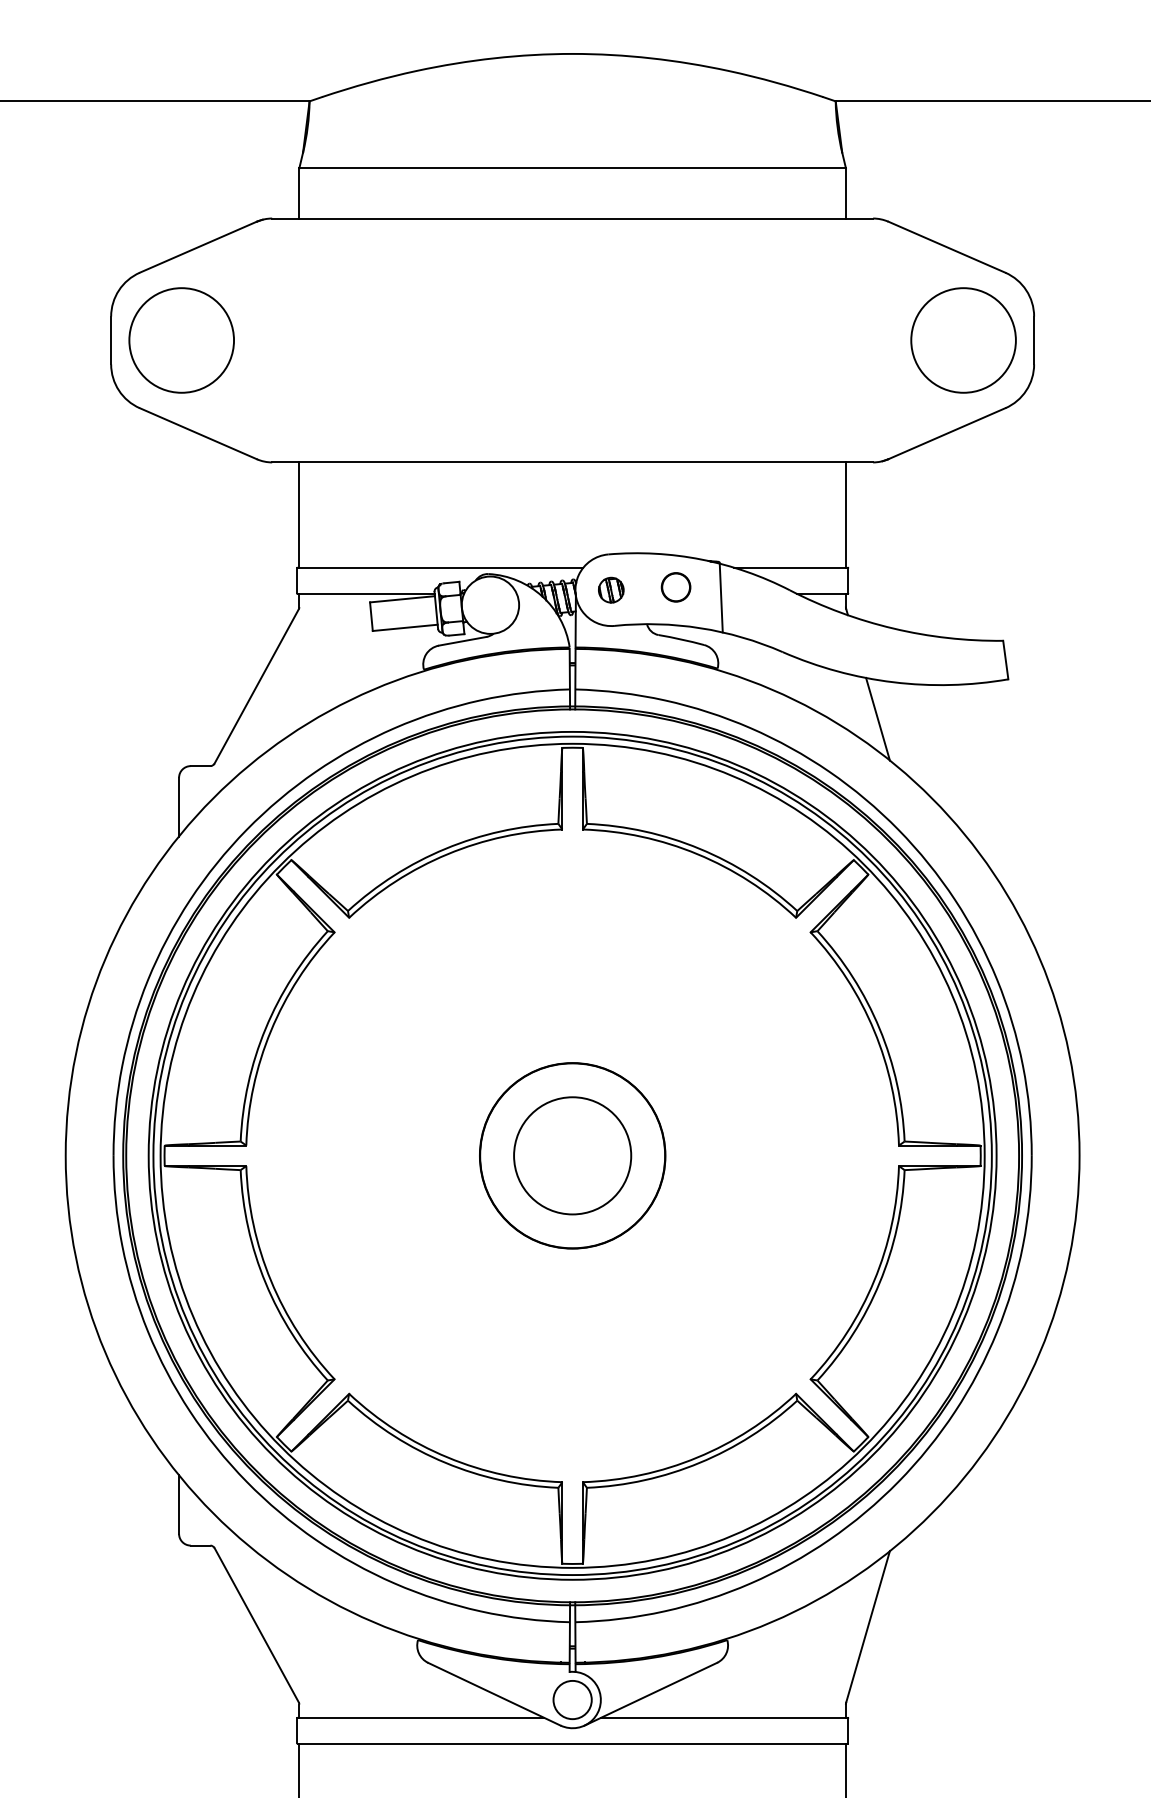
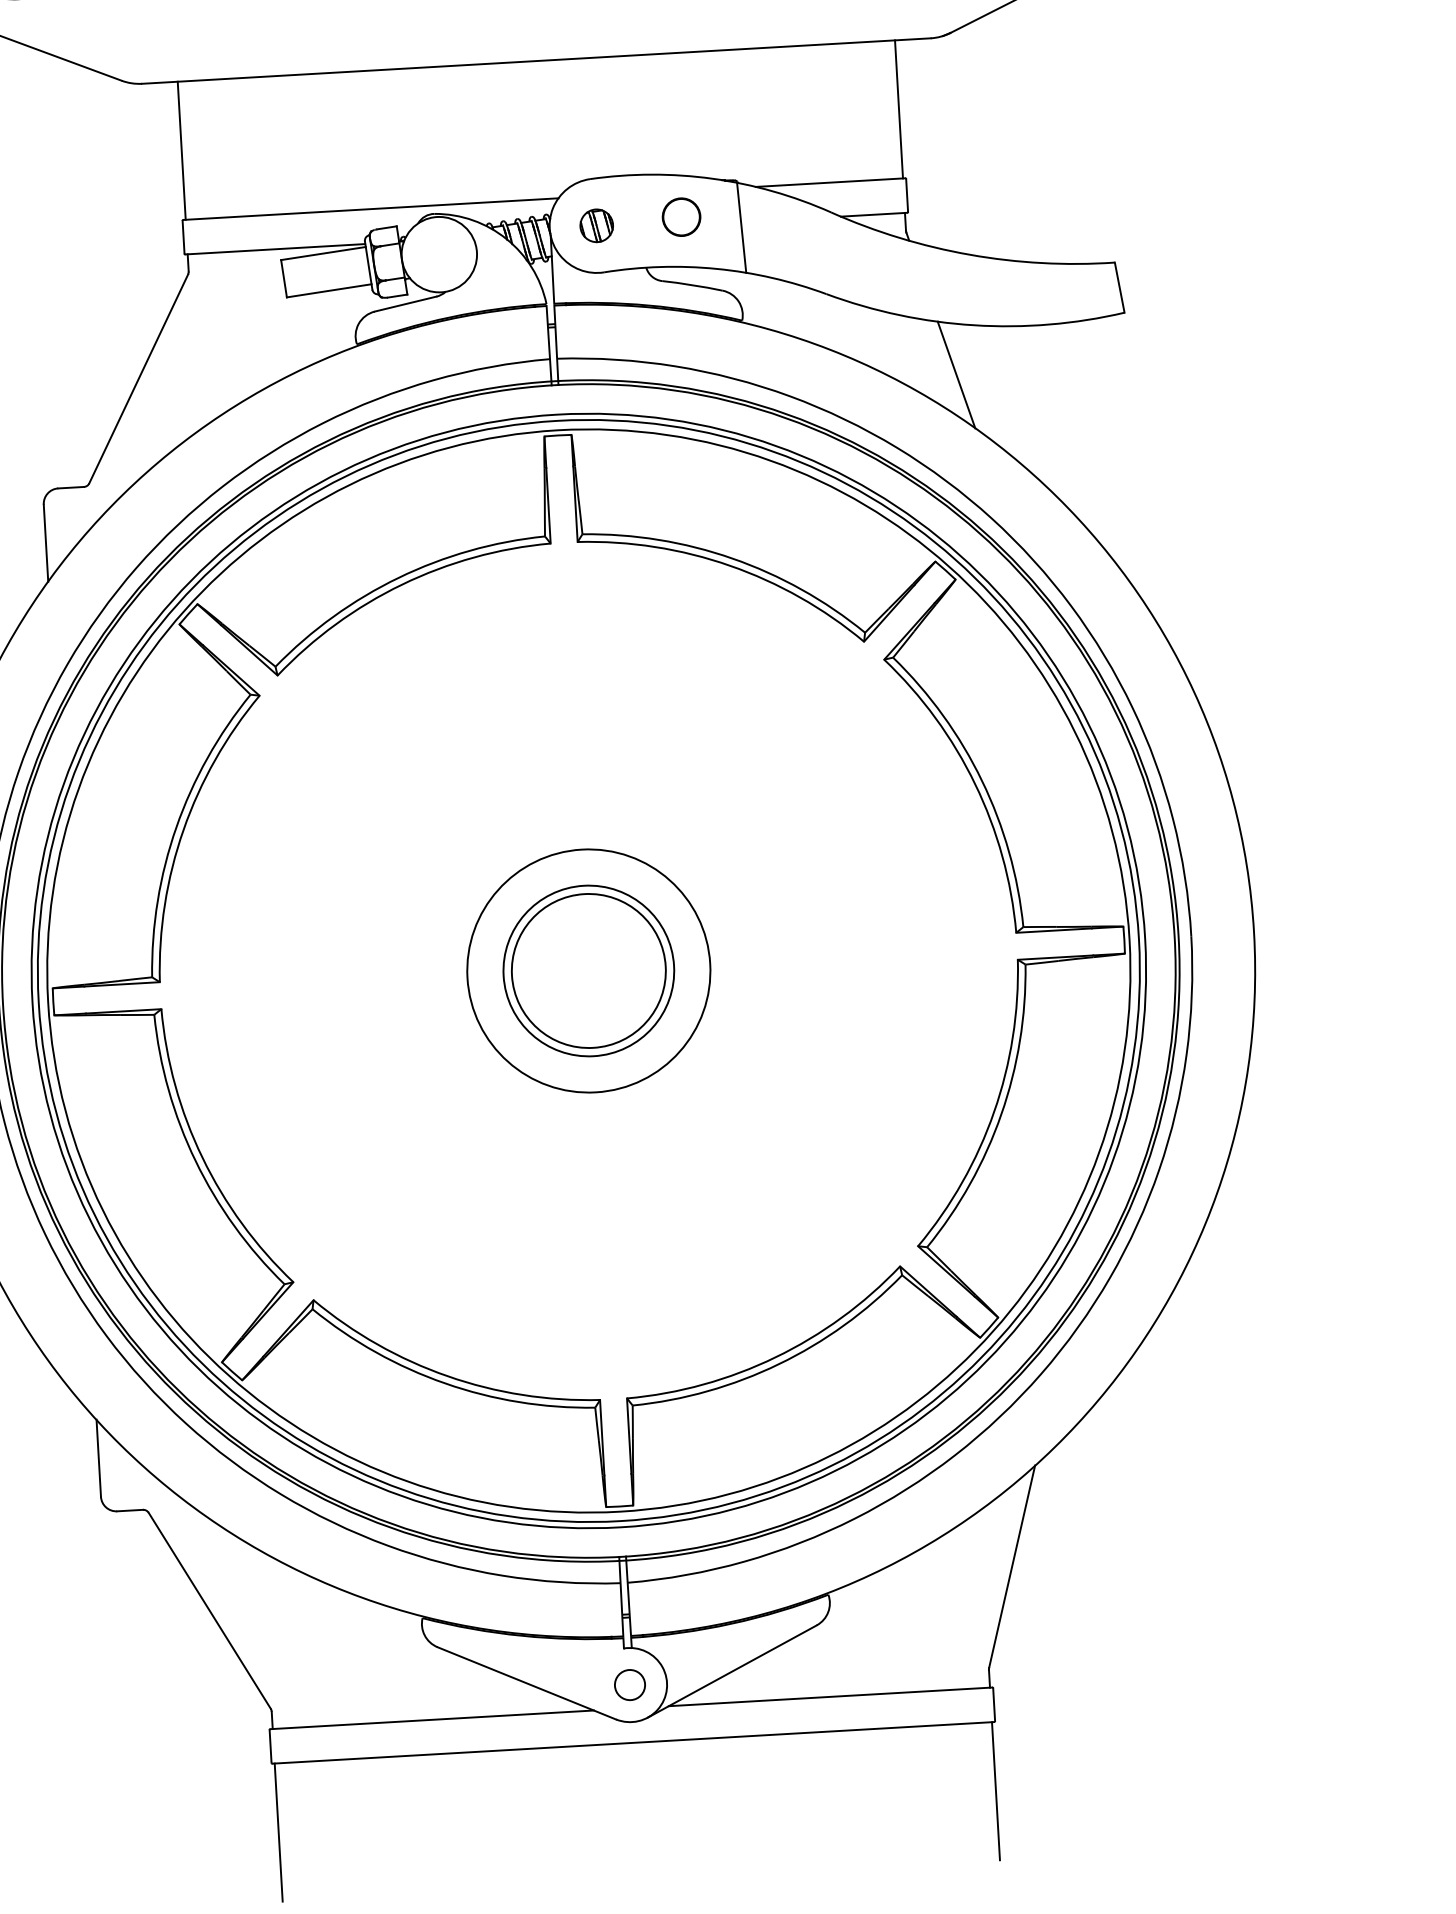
circle: (572, 1155) -> (588, 970), size x0.7
circle: (572, 1699) -> (629, 1684), size x0.6

